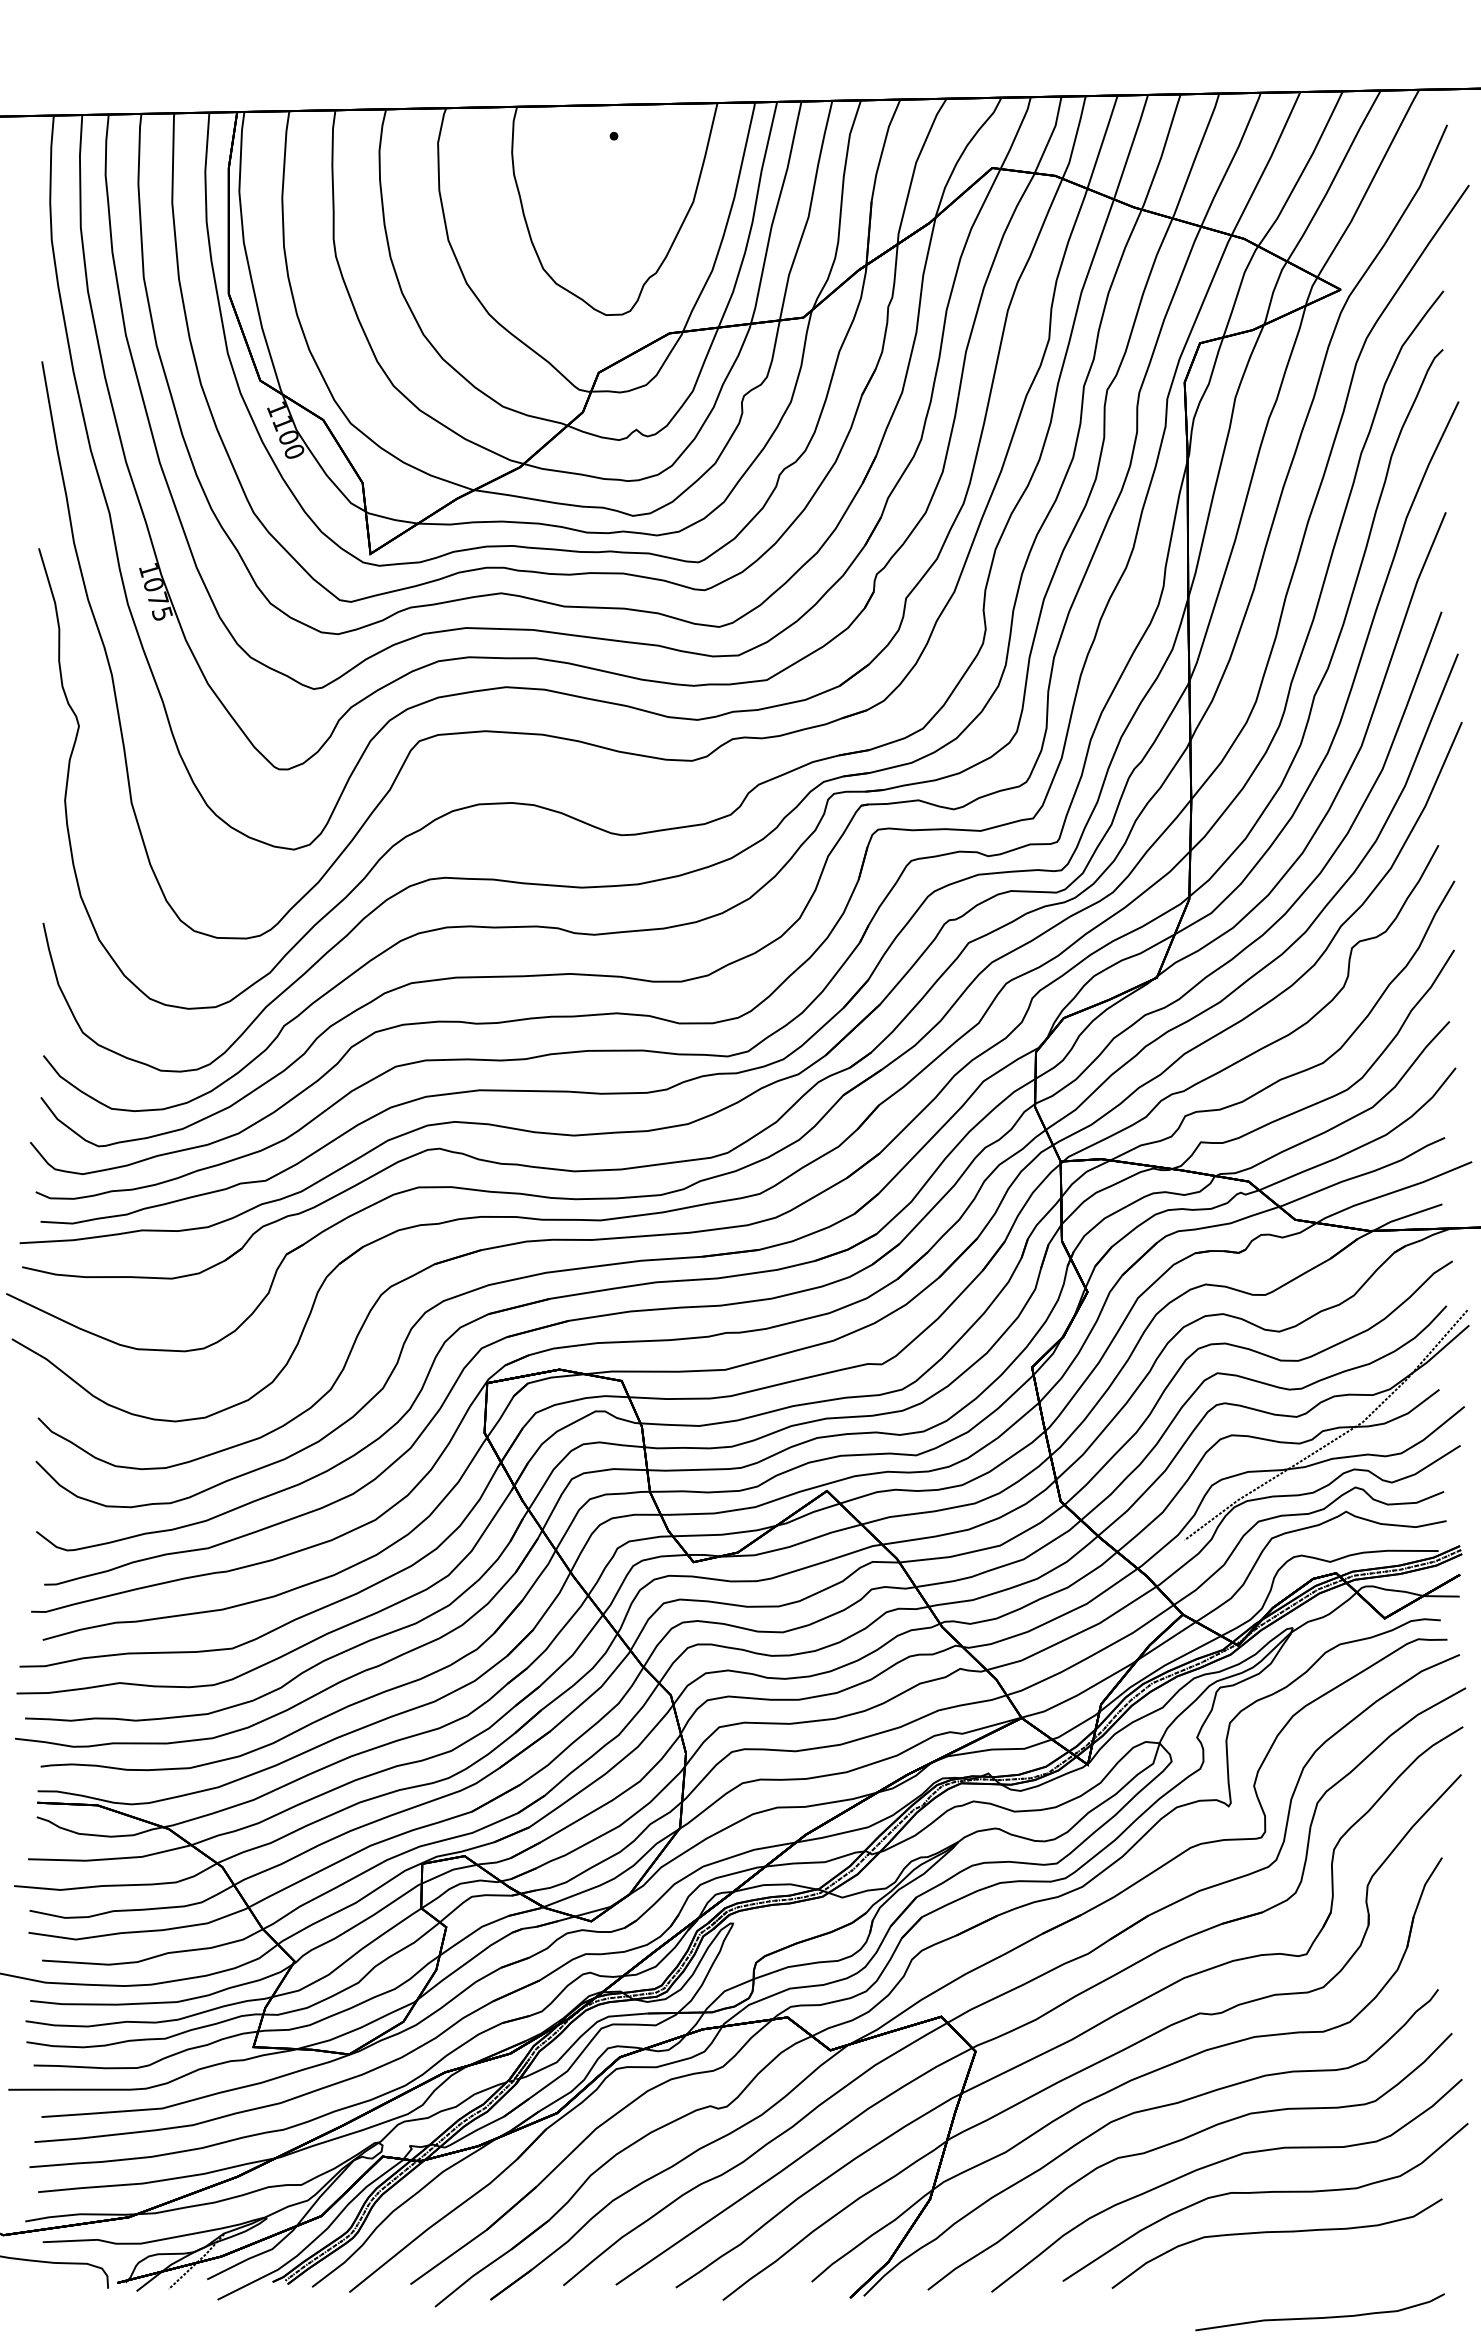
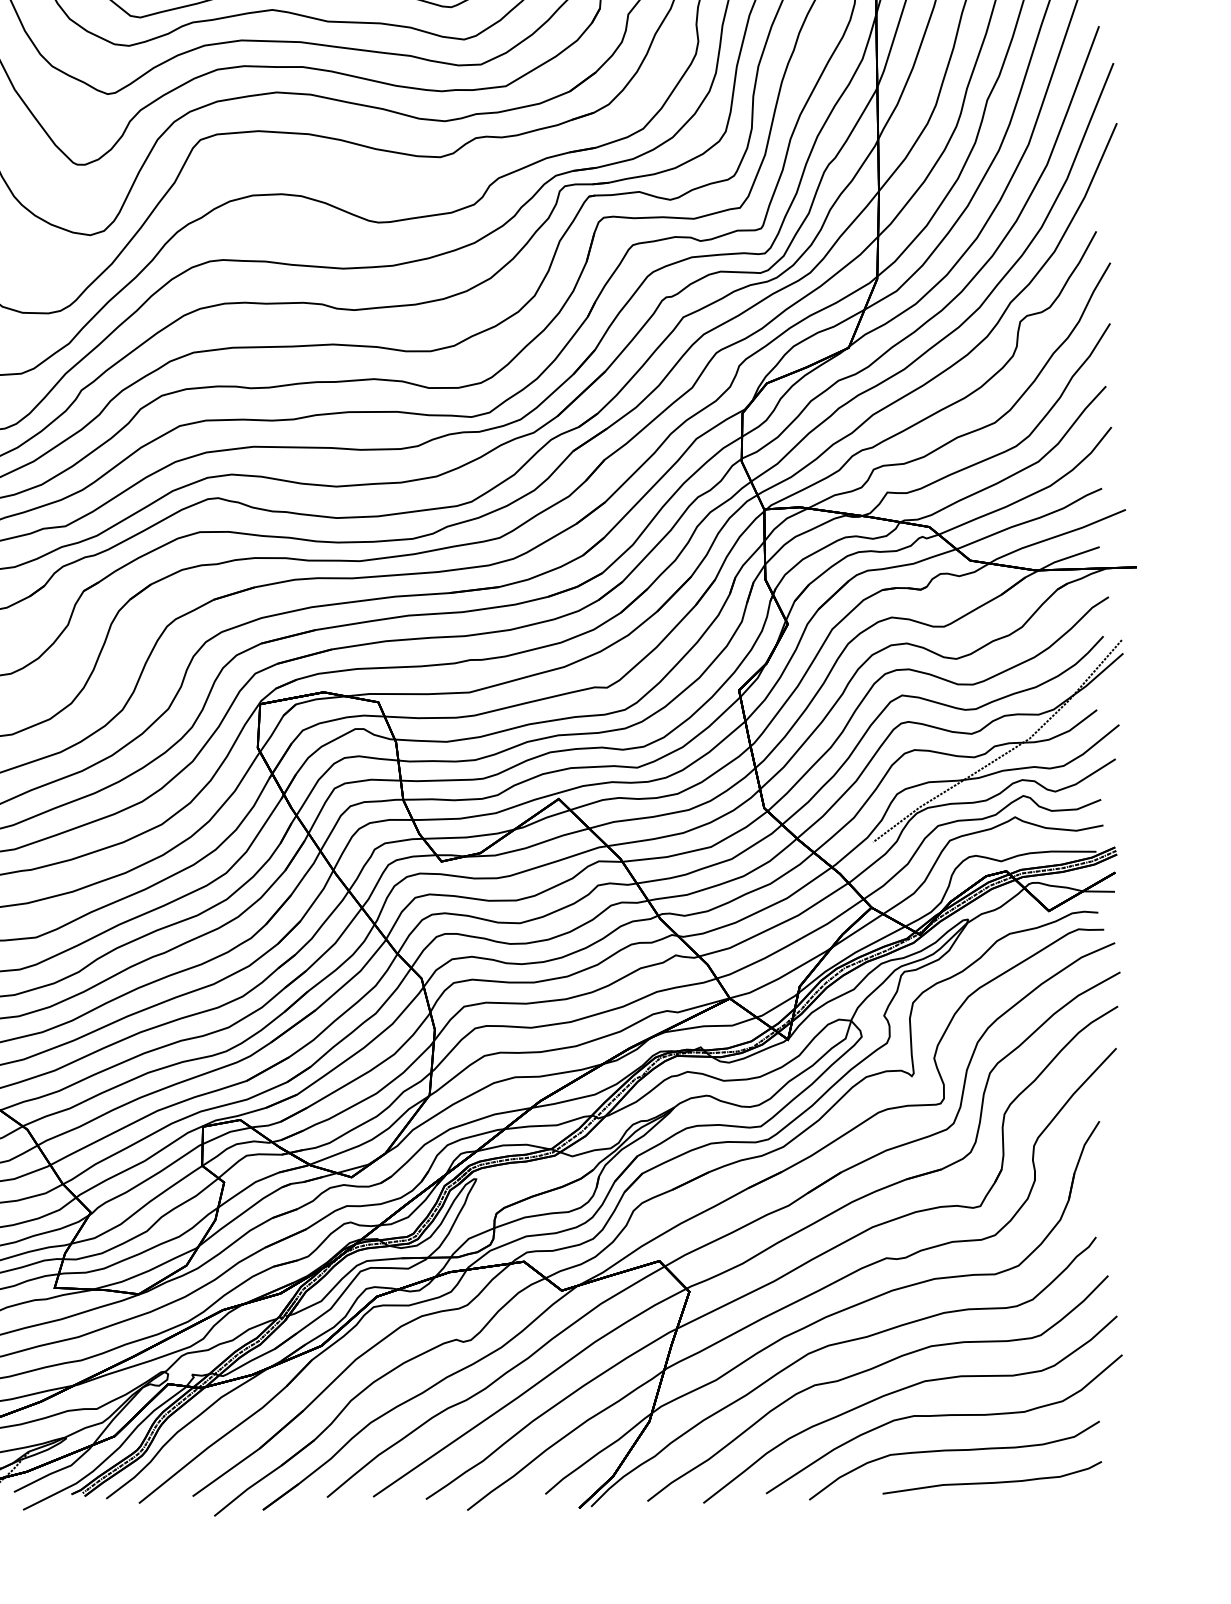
curve: (1319, 2317) -> (991, 1482), moved

